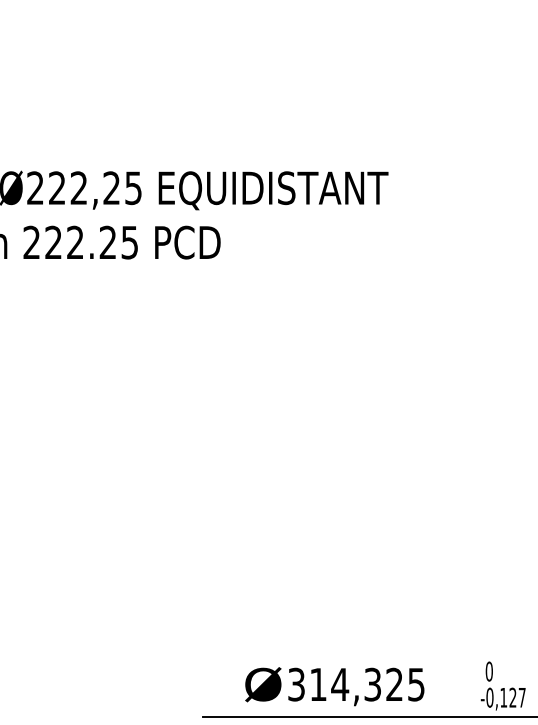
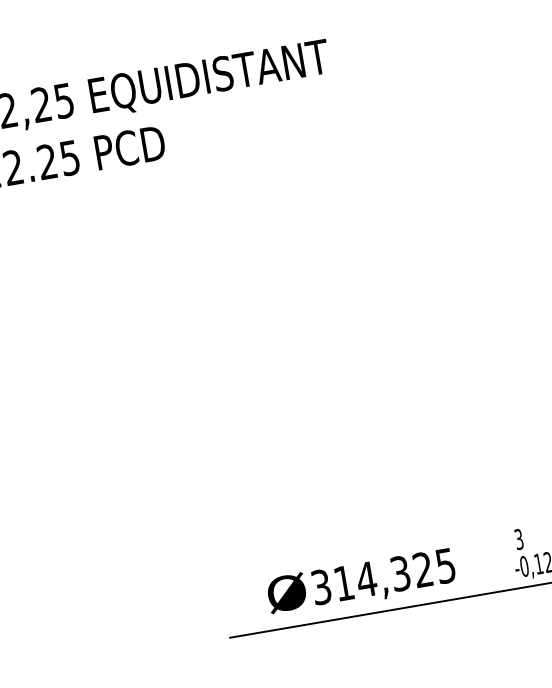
text: (488, 671) -> (518, 539), 0 -> 3

